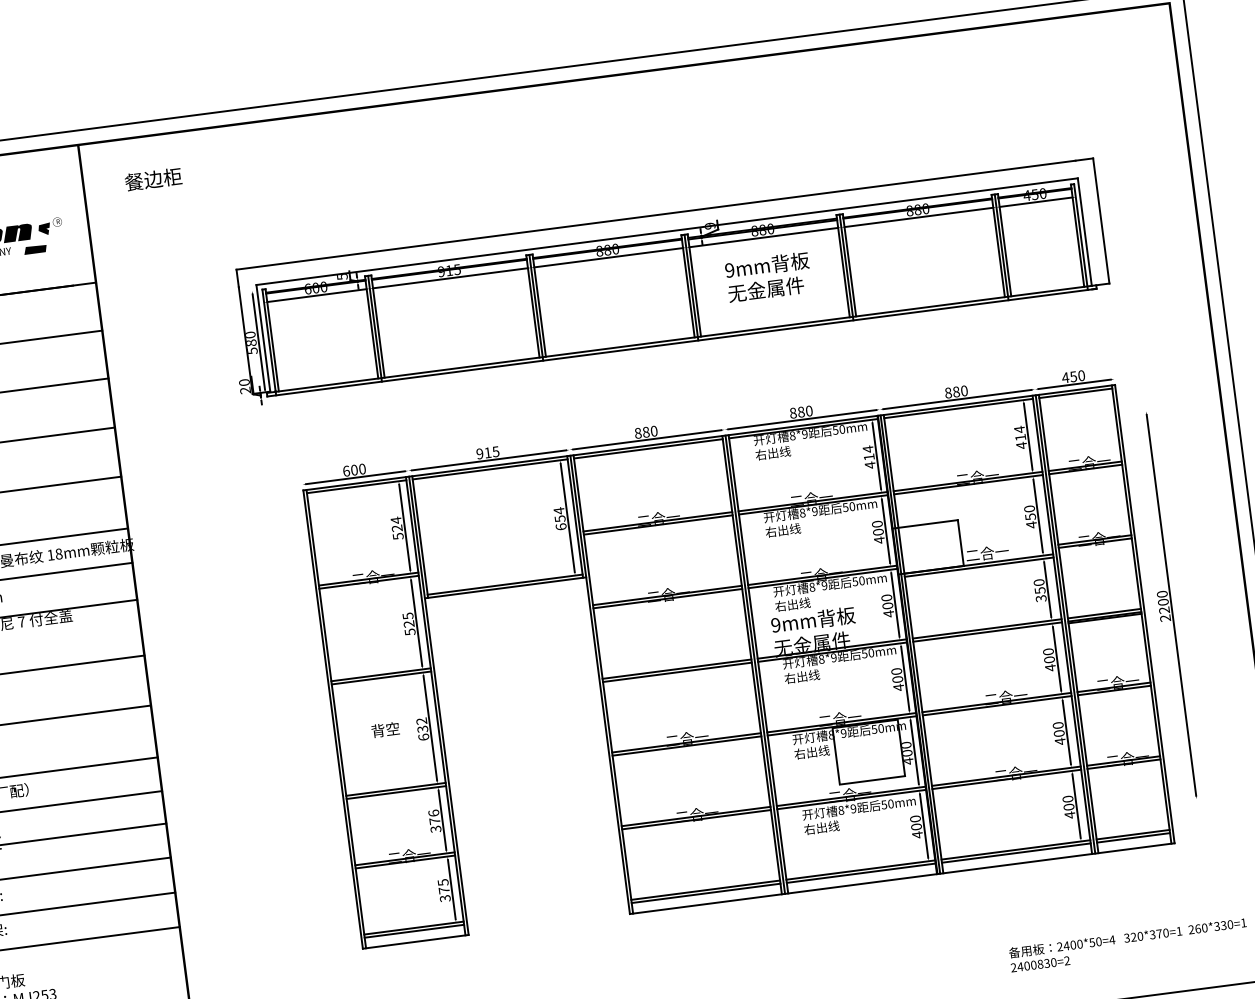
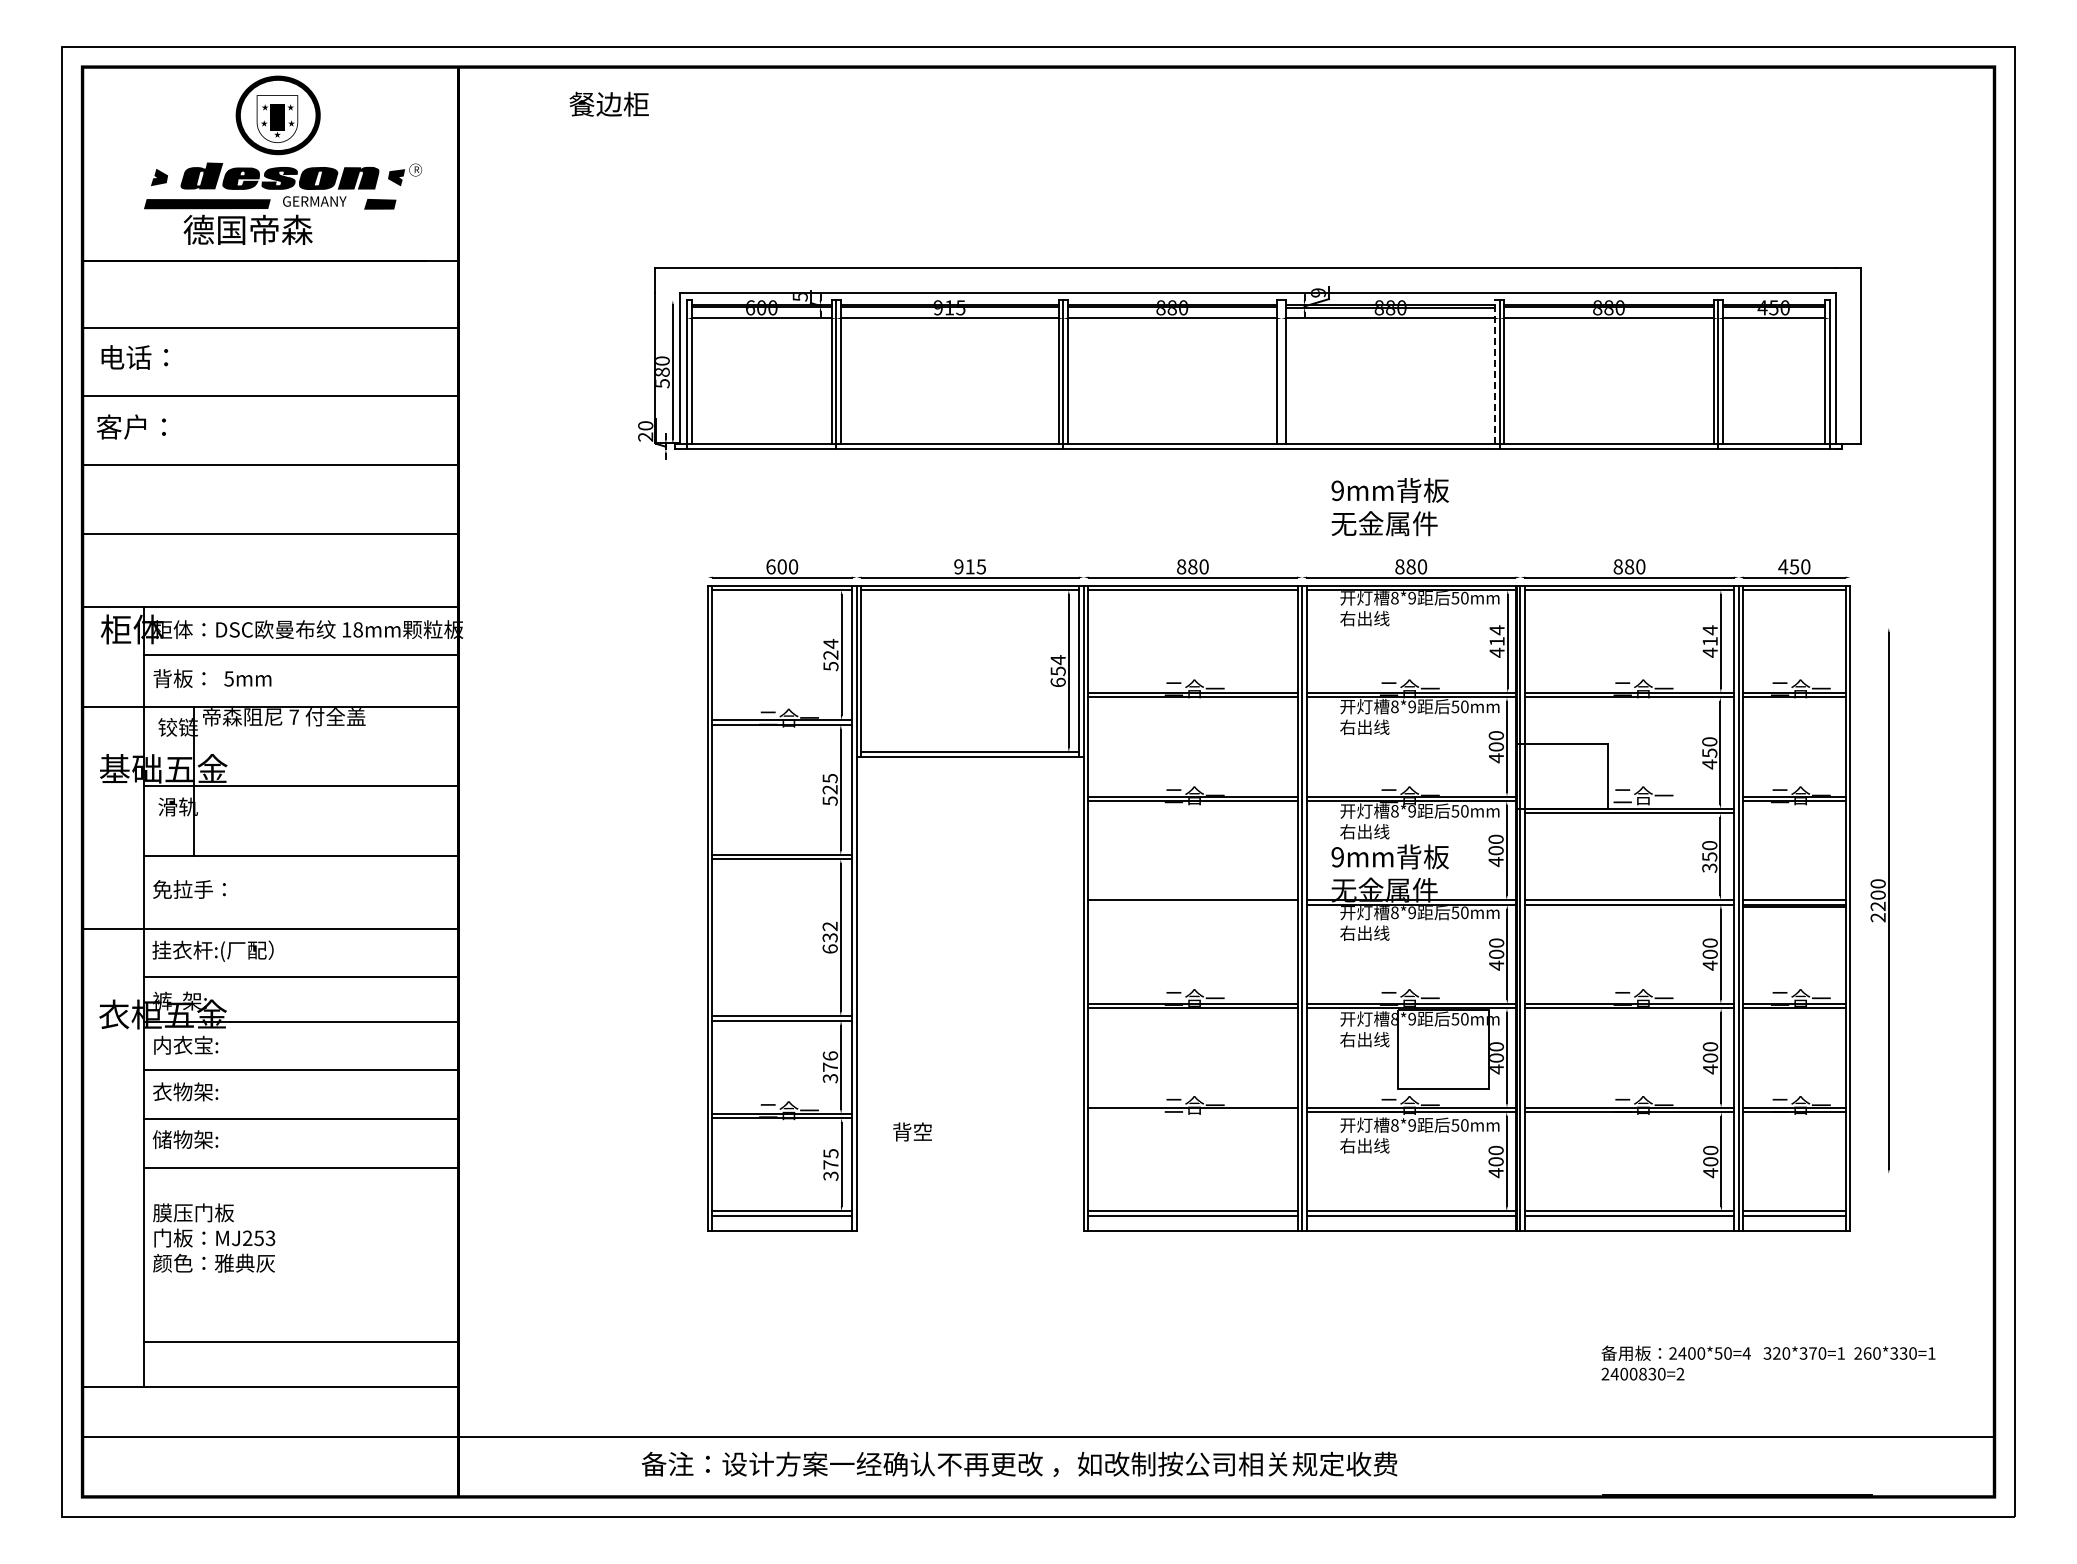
text: (152, 178) -> (608, 103), moved
line: (843, 266) -> (1495, 372), solid -> dashed
text: (768, 277) -> (1389, 507), moved
line: (691, 287) -> (1281, 374), removed
line: (677, 672) -> (1192, 904), removed
text: (385, 729) -> (912, 1131), moved
line: (696, 819) -> (1192, 1112), removed

